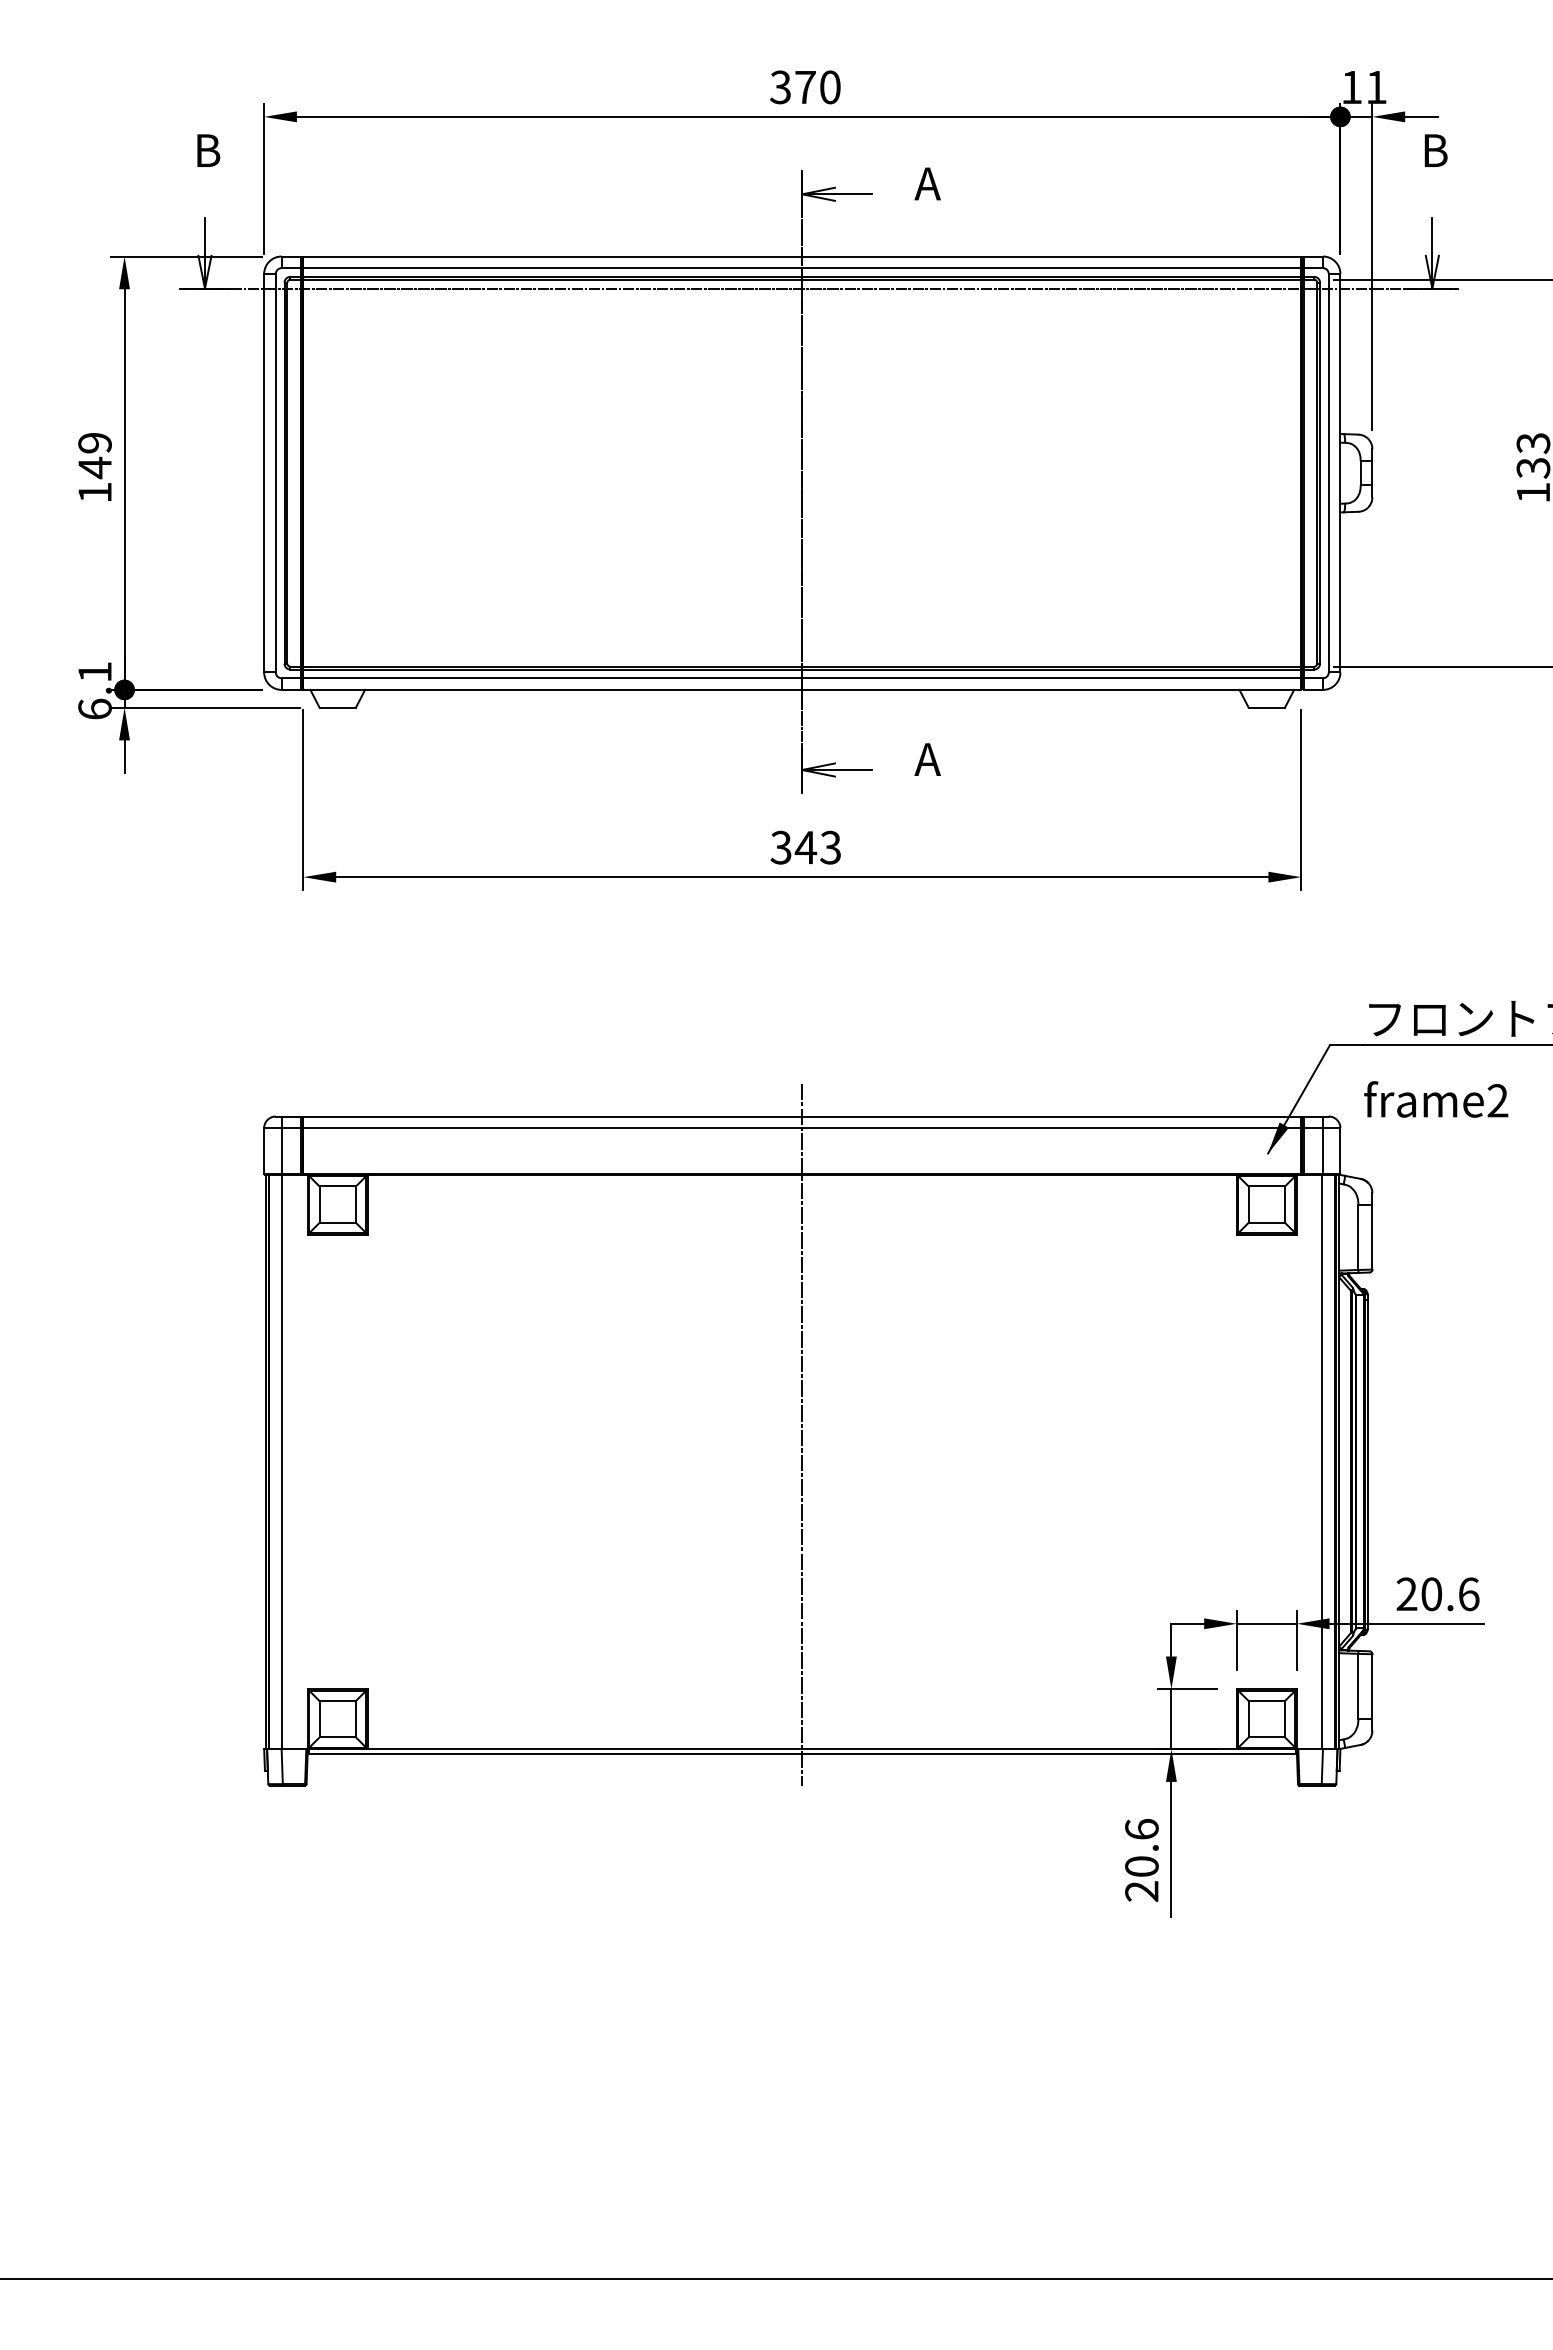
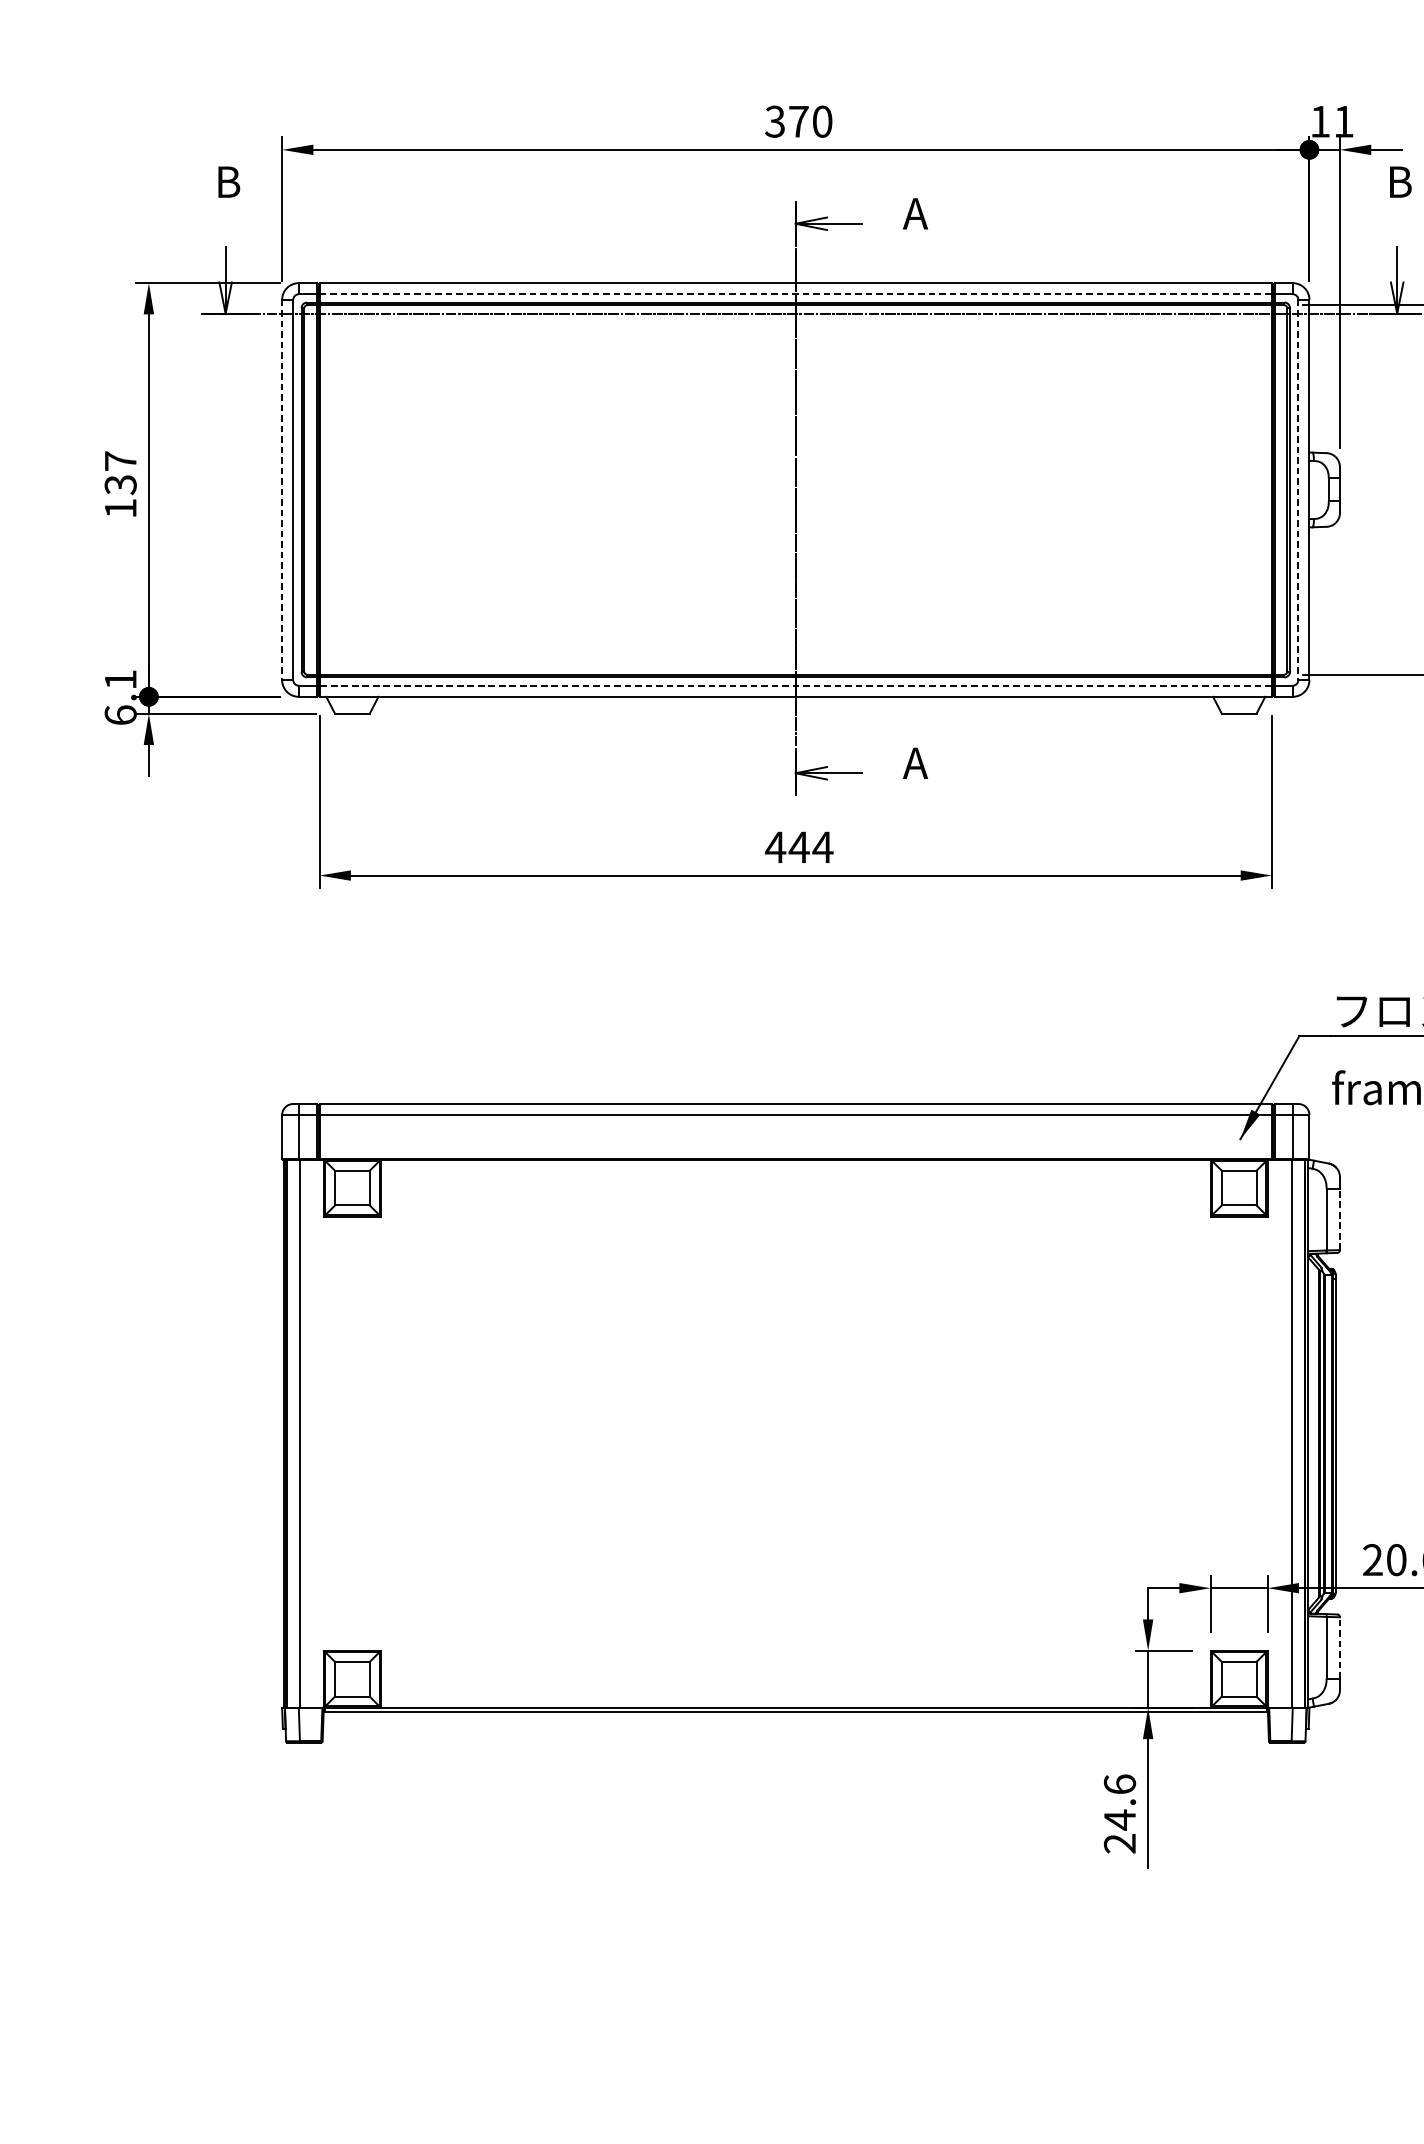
line: (802, 268) -> (795, 294), solid -> dashed
text: (94, 455) -> (120, 473), 149 -> 137
line: (264, 473) -> (282, 490), solid -> dashed
line: (1328, 473) -> (1298, 490), solid -> dashed
line: (802, 678) -> (795, 685), solid -> dashed
text: (805, 847) -> (798, 847), 343 -> 444
line: (1372, 1236) -> (1340, 1218), solid -> dashed
line: (802, 1434) -> (795, 1407), removed
line: (1372, 1685) -> (1340, 1647), solid -> dashed
text: (1141, 1866) -> (1119, 1819), 20.6 -> 24.6

